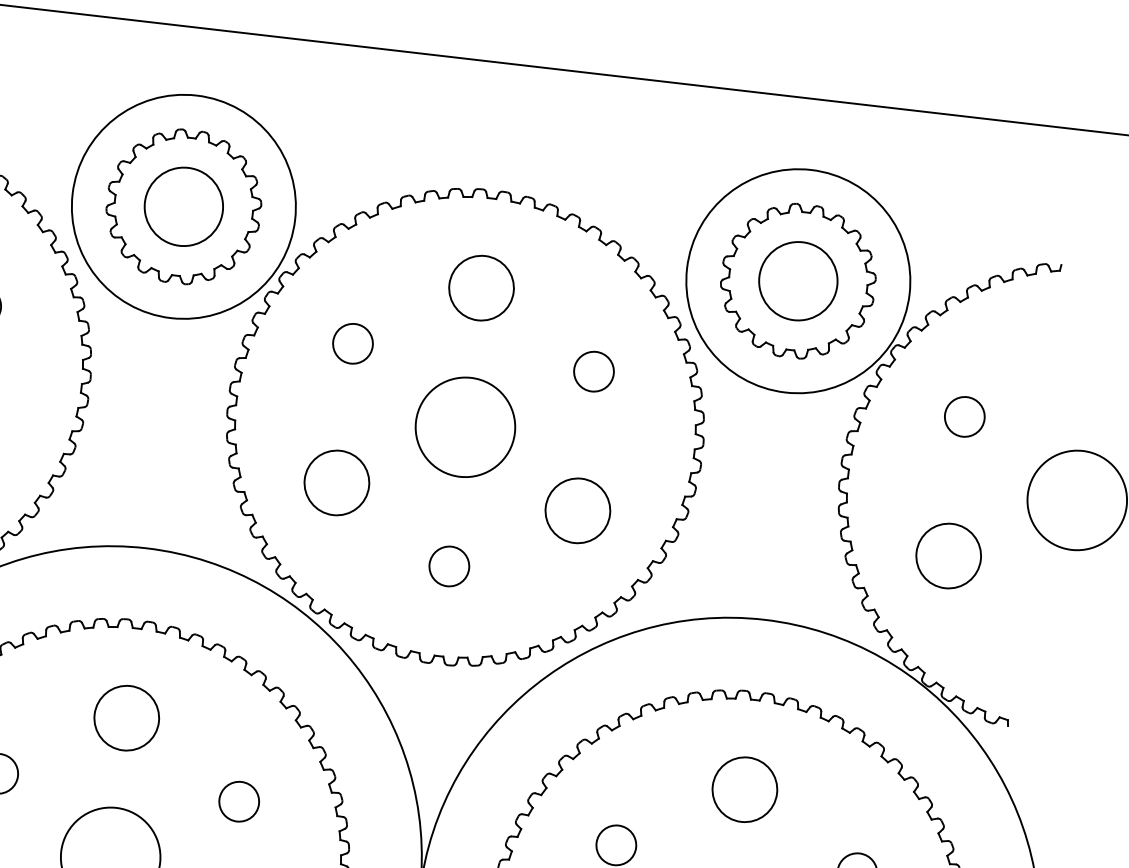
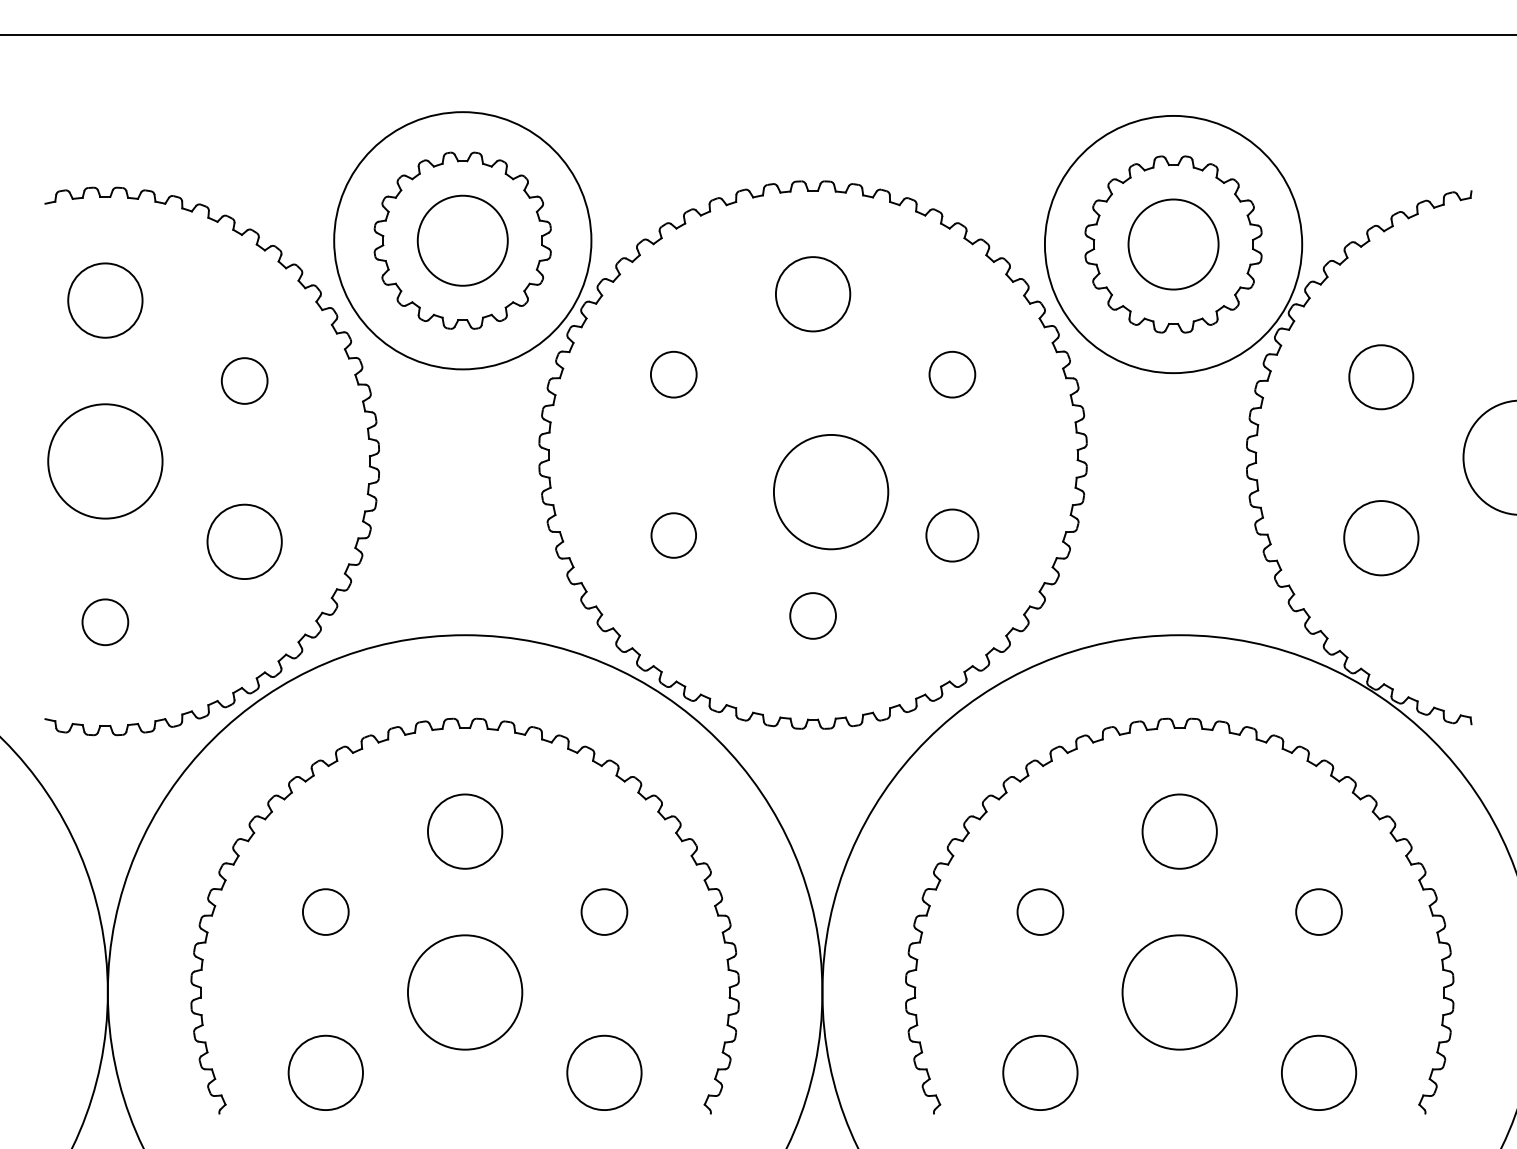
circle: (964, 417) -> (1381, 377), size x1.4
circle: (465, 427) -> (831, 492), moved
circle: (336, 482) -> (673, 535), size x0.6
circle: (578, 510) -> (952, 535), size x0.7

